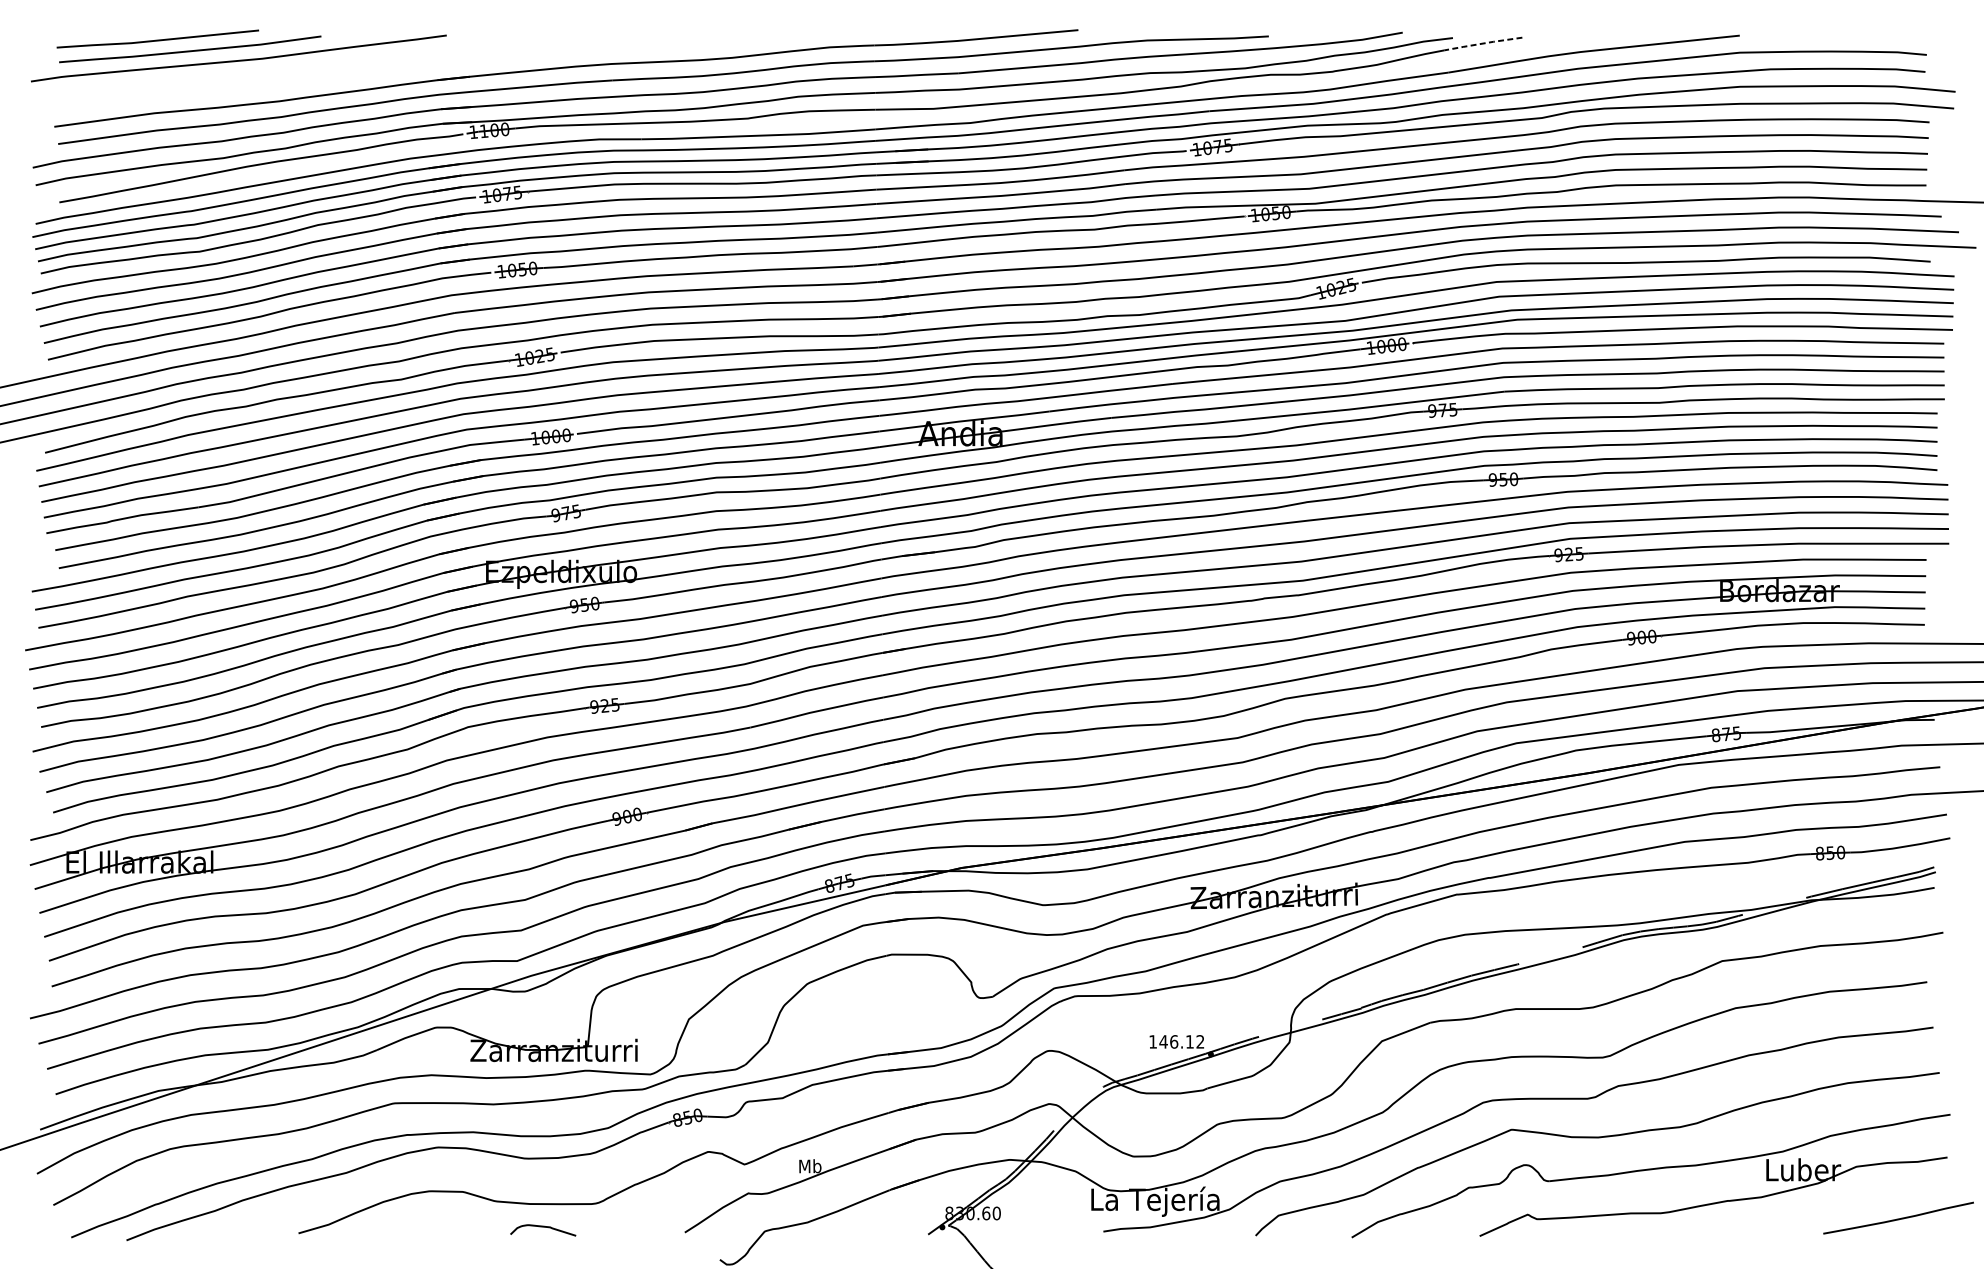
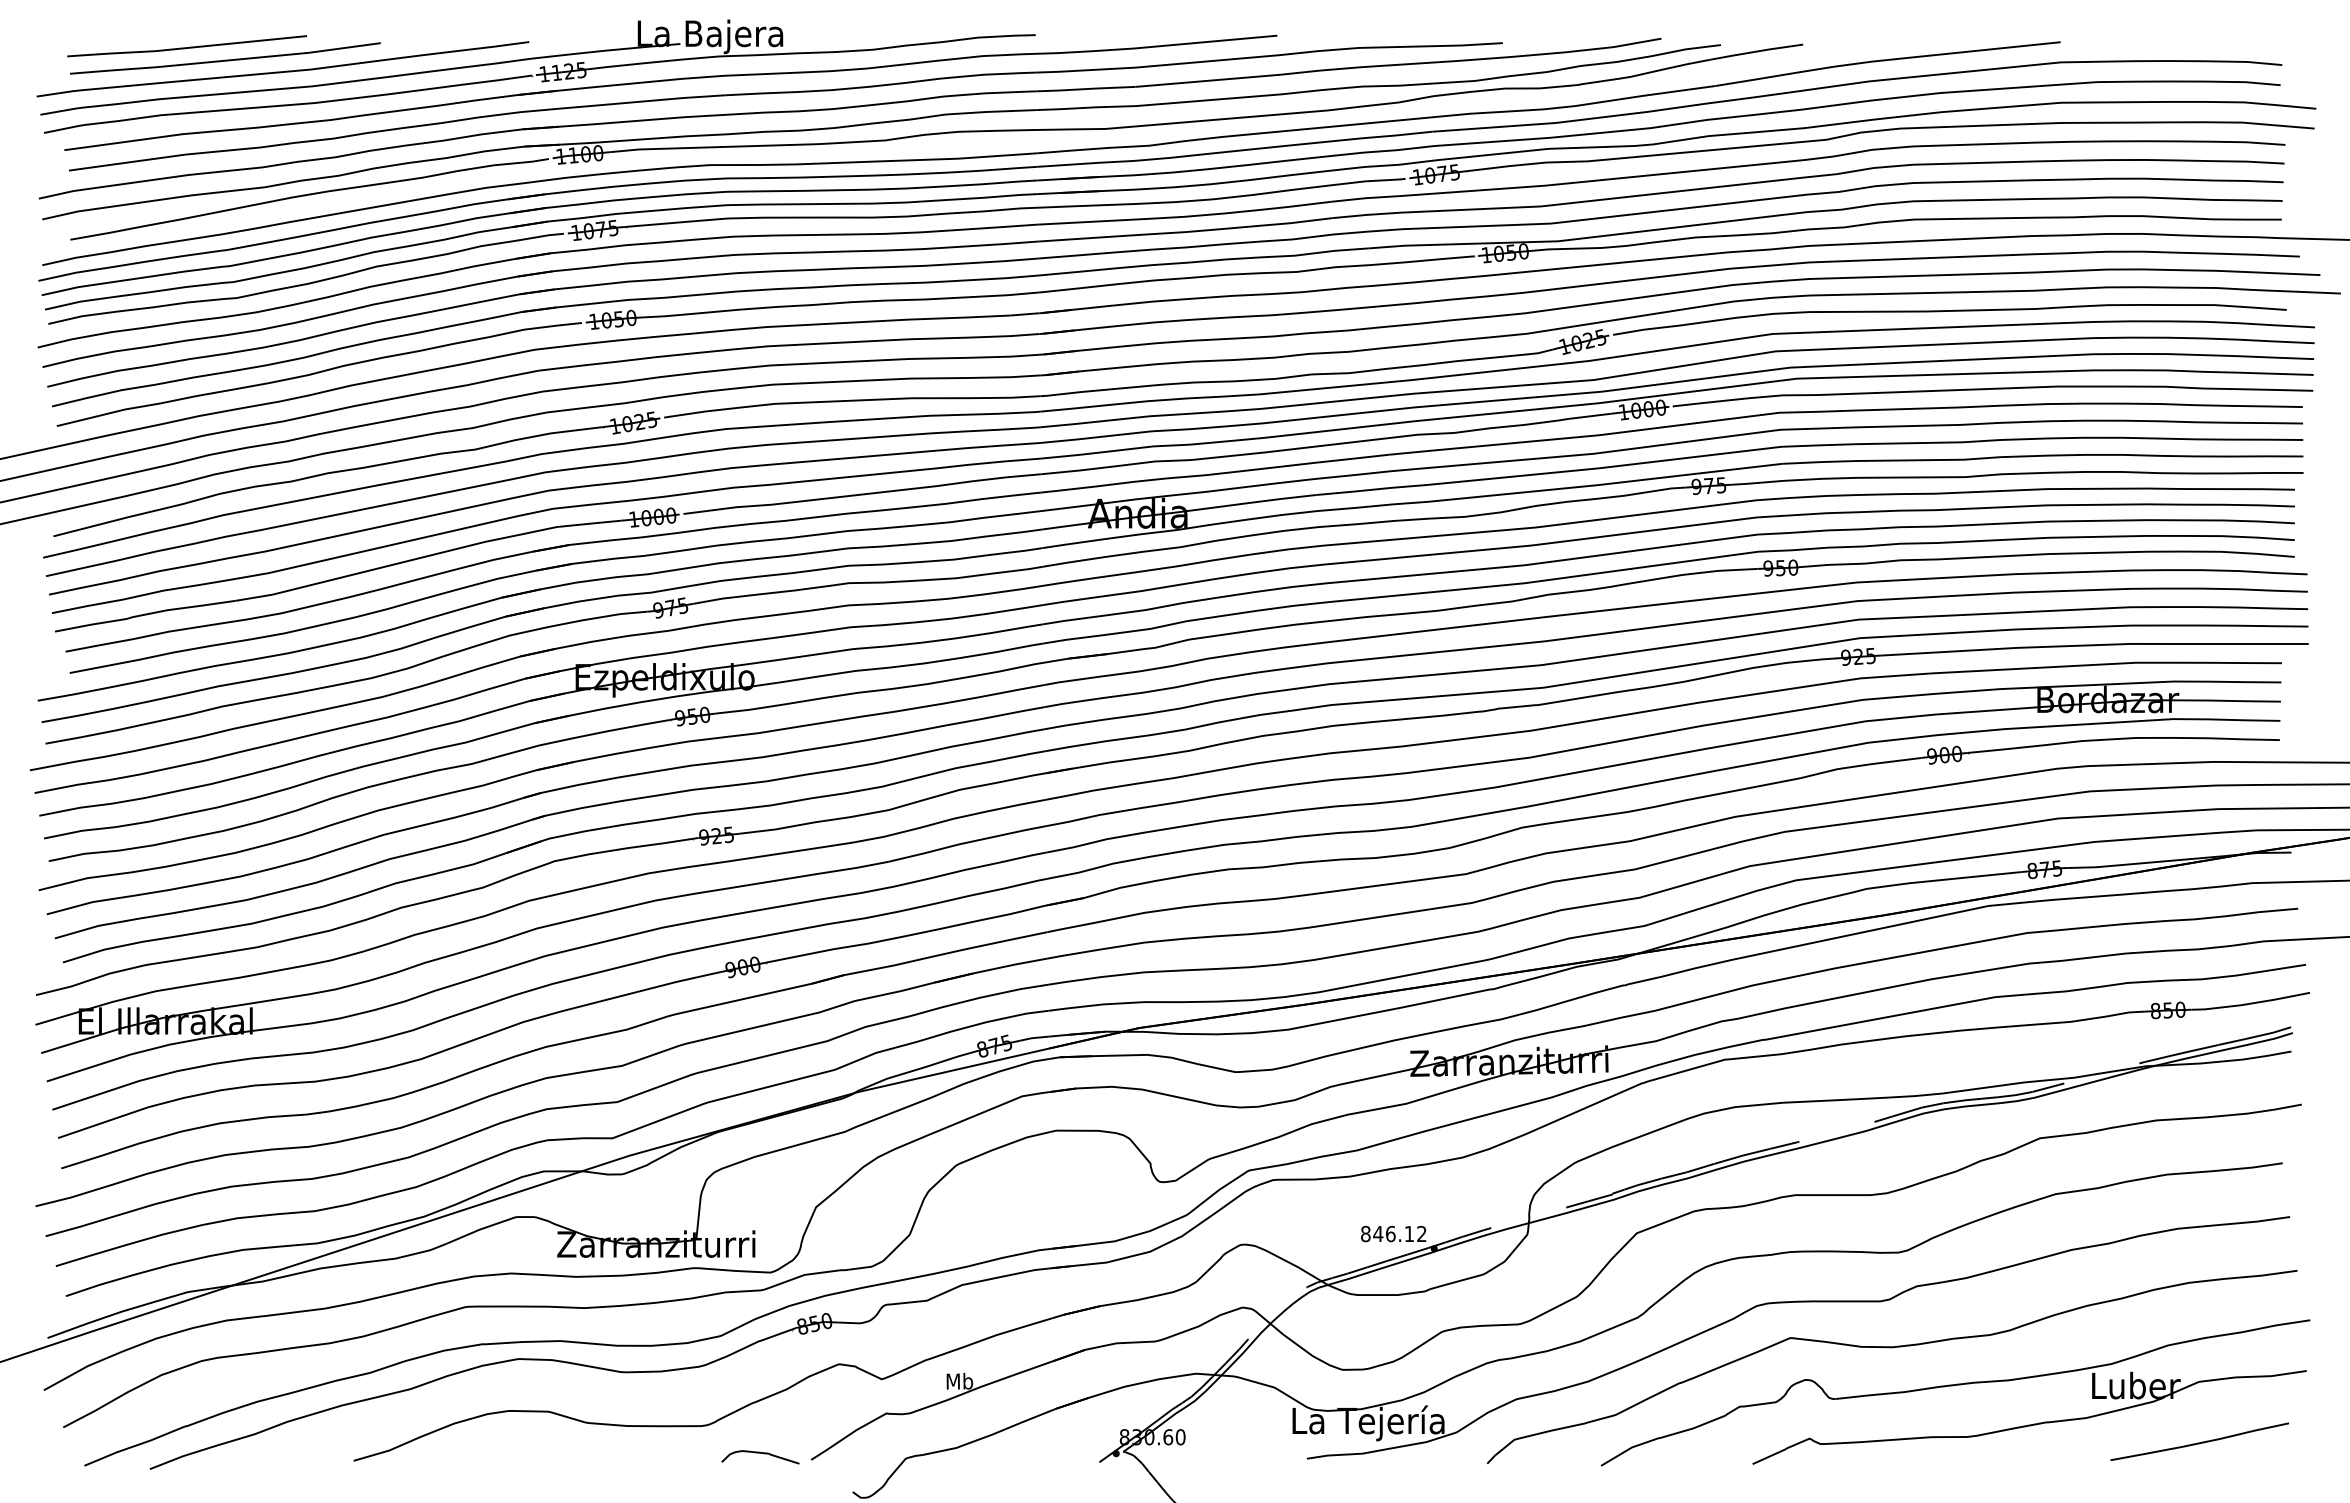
line: (1482, 43) -> (1756, 51), dashed -> solid
part: (453, 64) -> (537, 76), added
text: (1152, 1041) -> (1365, 1233), 146.12 -> 846.12
curve: (1898, 1218) -> (2199, 1442), moved
curve: (543, 1227) -> (760, 1453), moved

